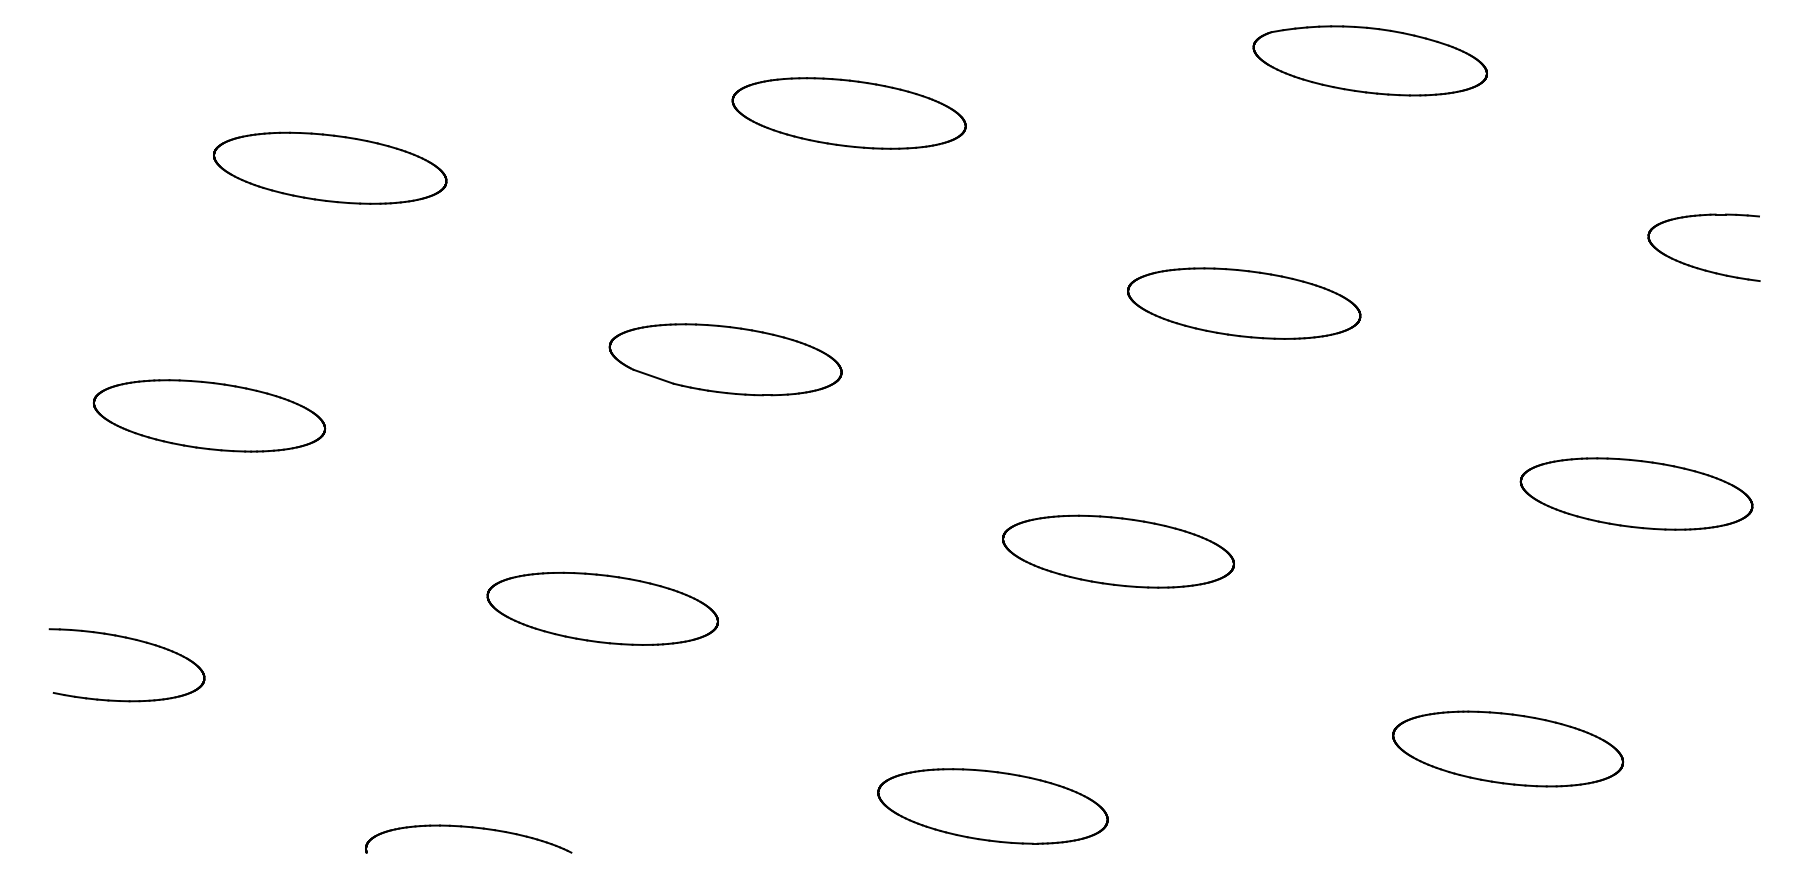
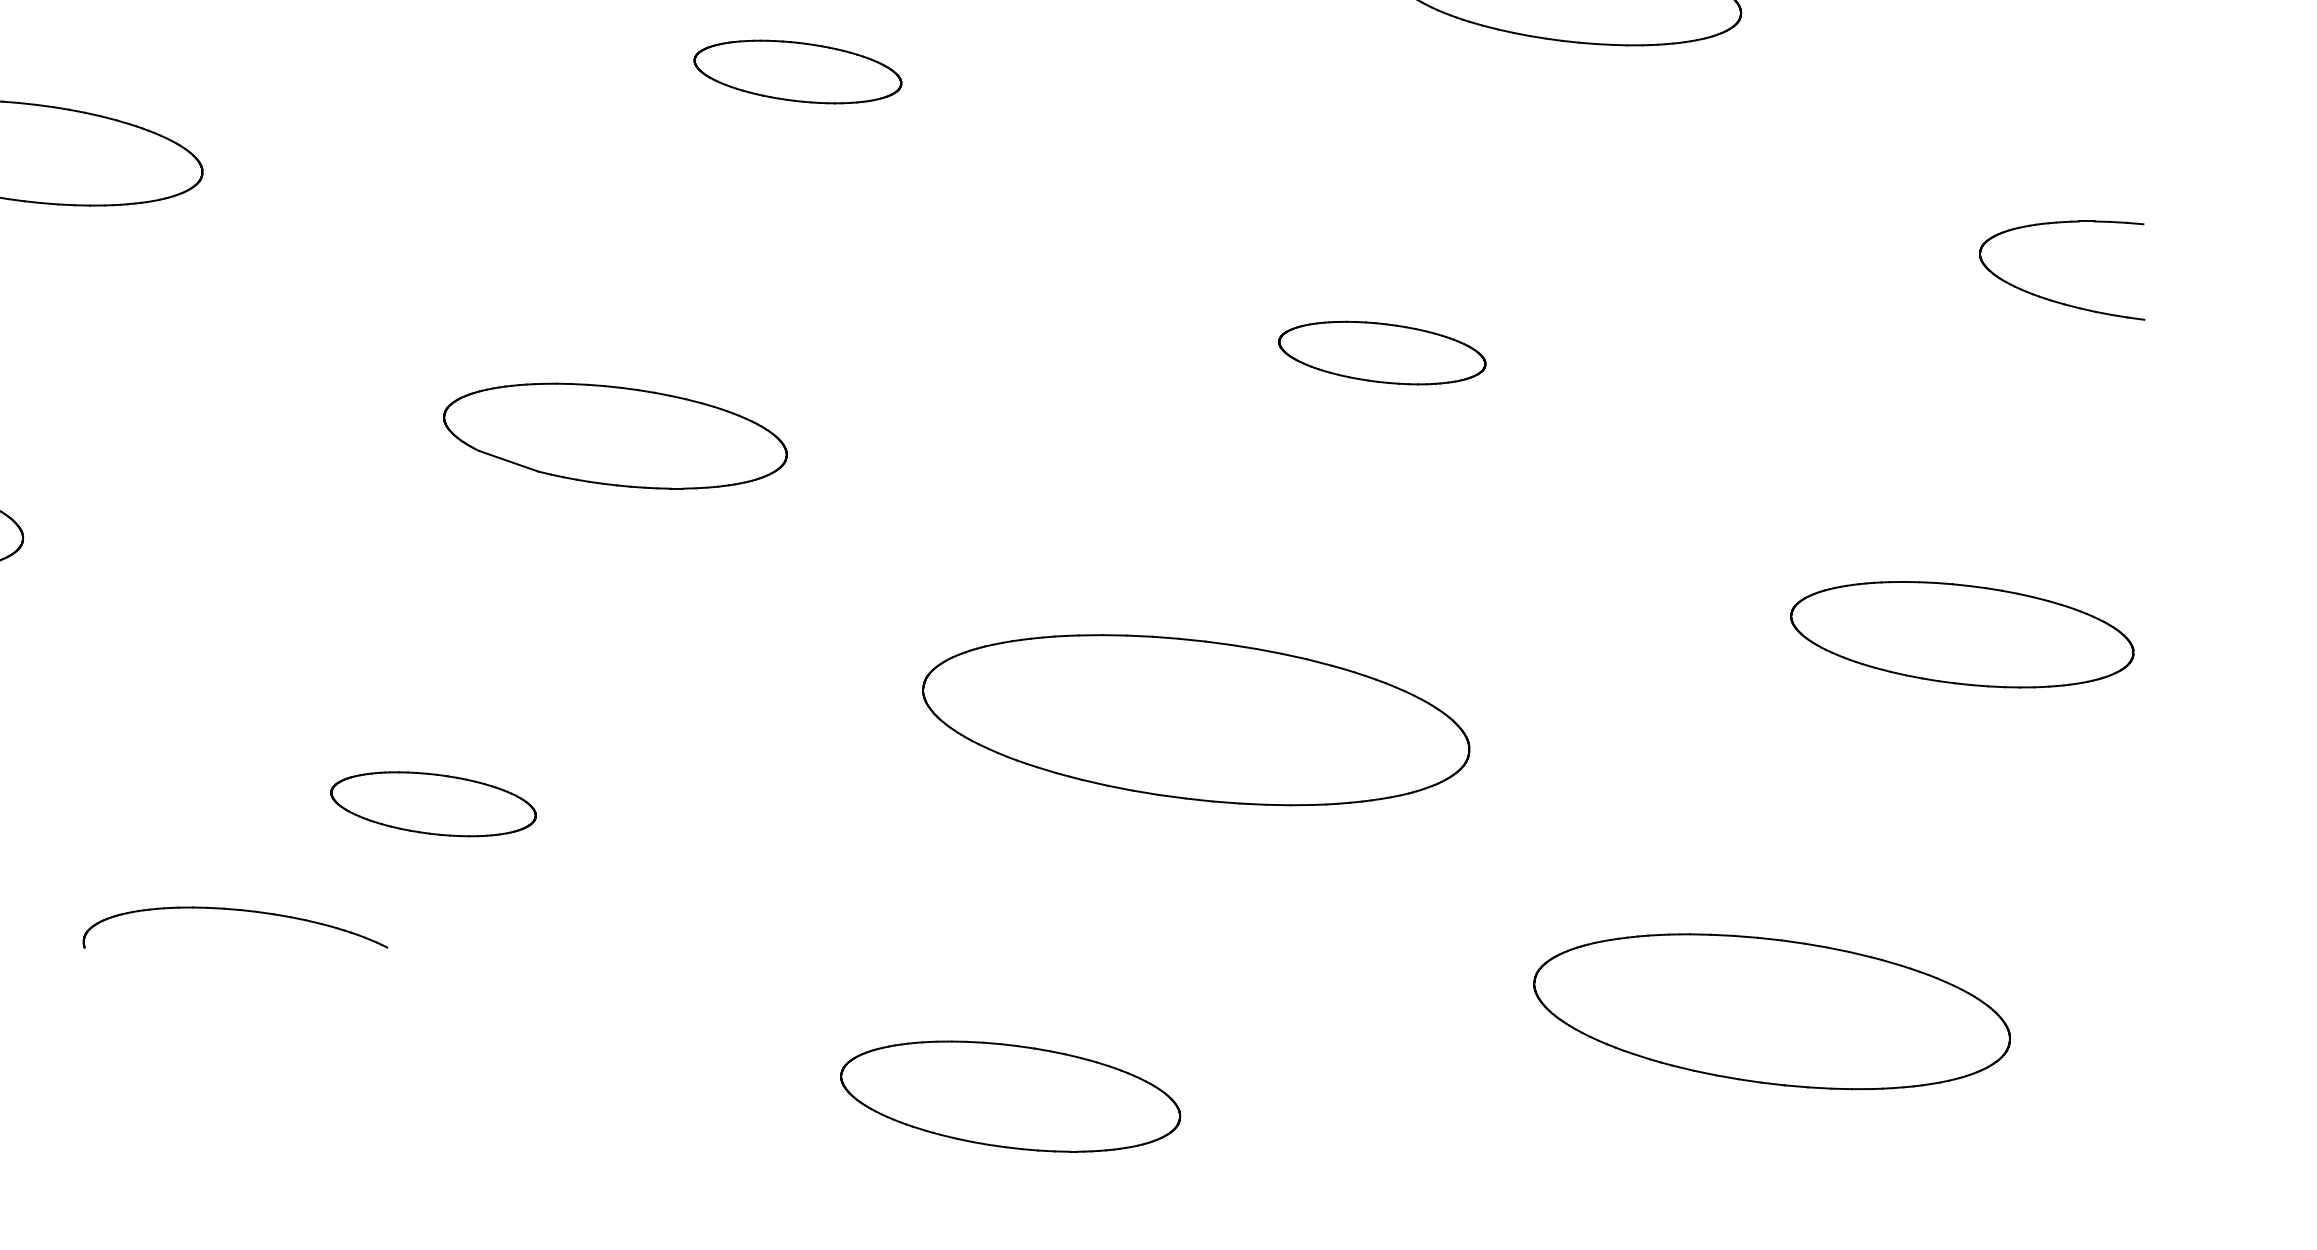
part: (848, 113) -> (797, 72), size x0.6
part: (1244, 303) -> (1382, 352), size x0.6
part: (1118, 551) -> (1196, 719), size x1.6
part: (602, 608) -> (433, 803), size x0.6
part: (1508, 748) -> (1772, 1010), size x1.4
part: (471, 828) -> (239, 911), moved

